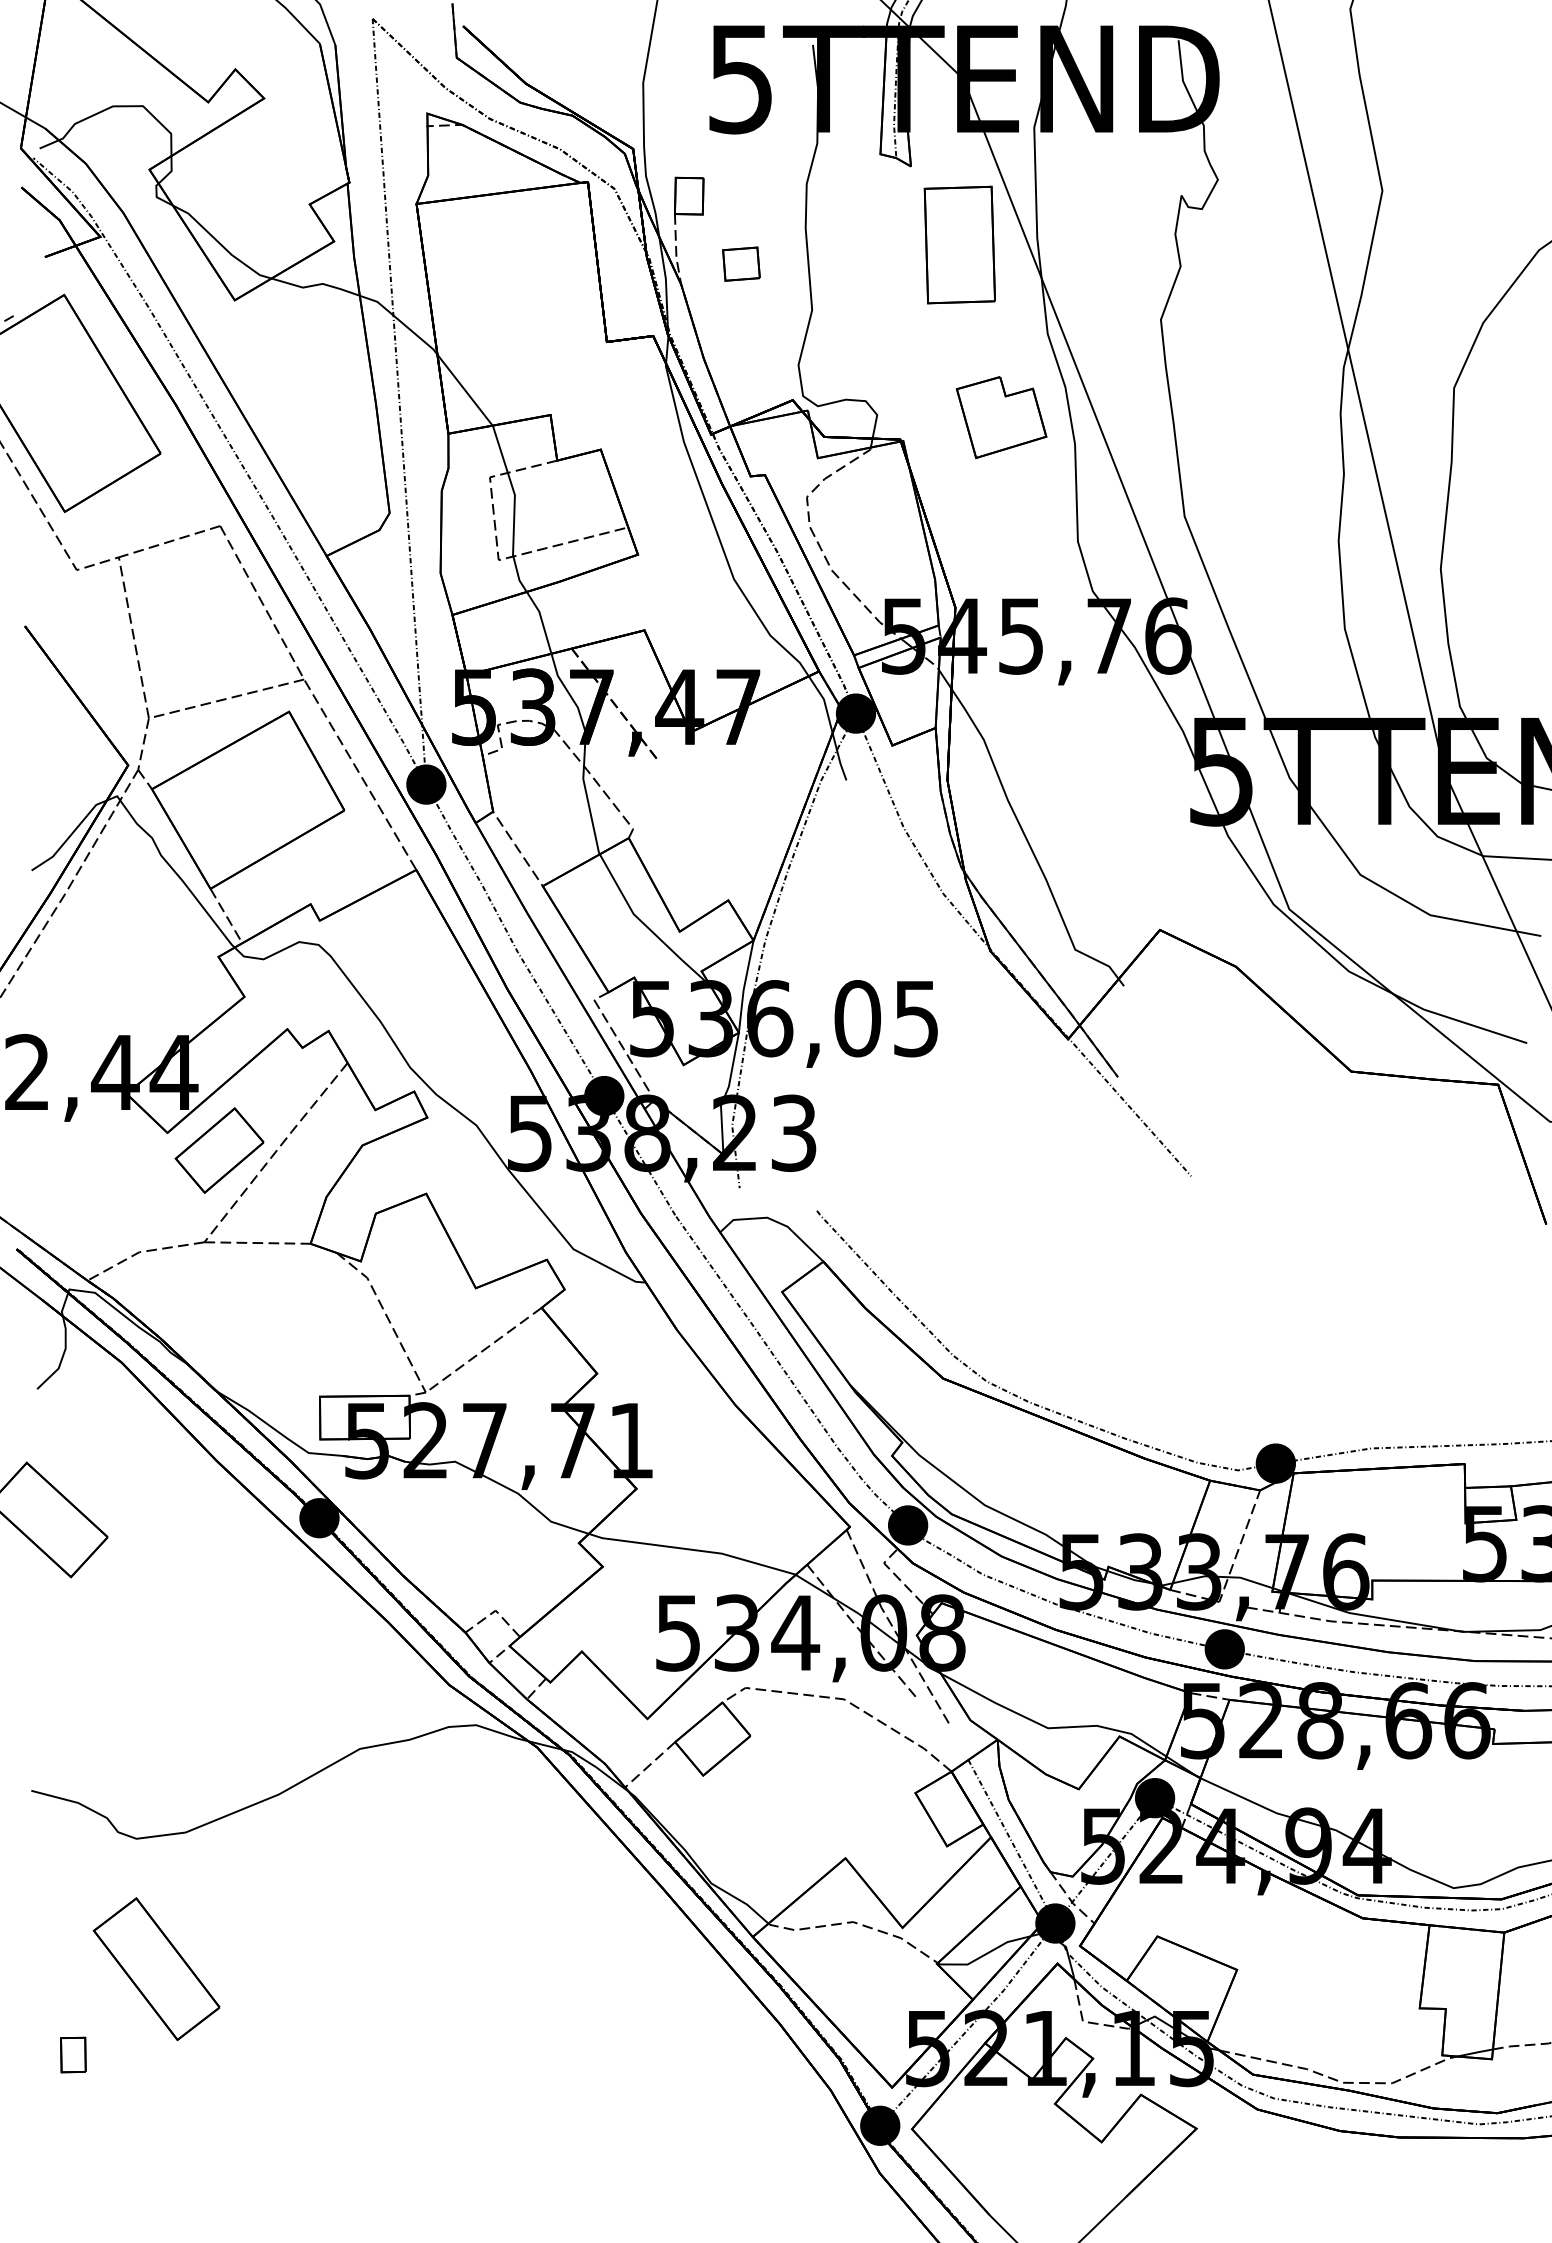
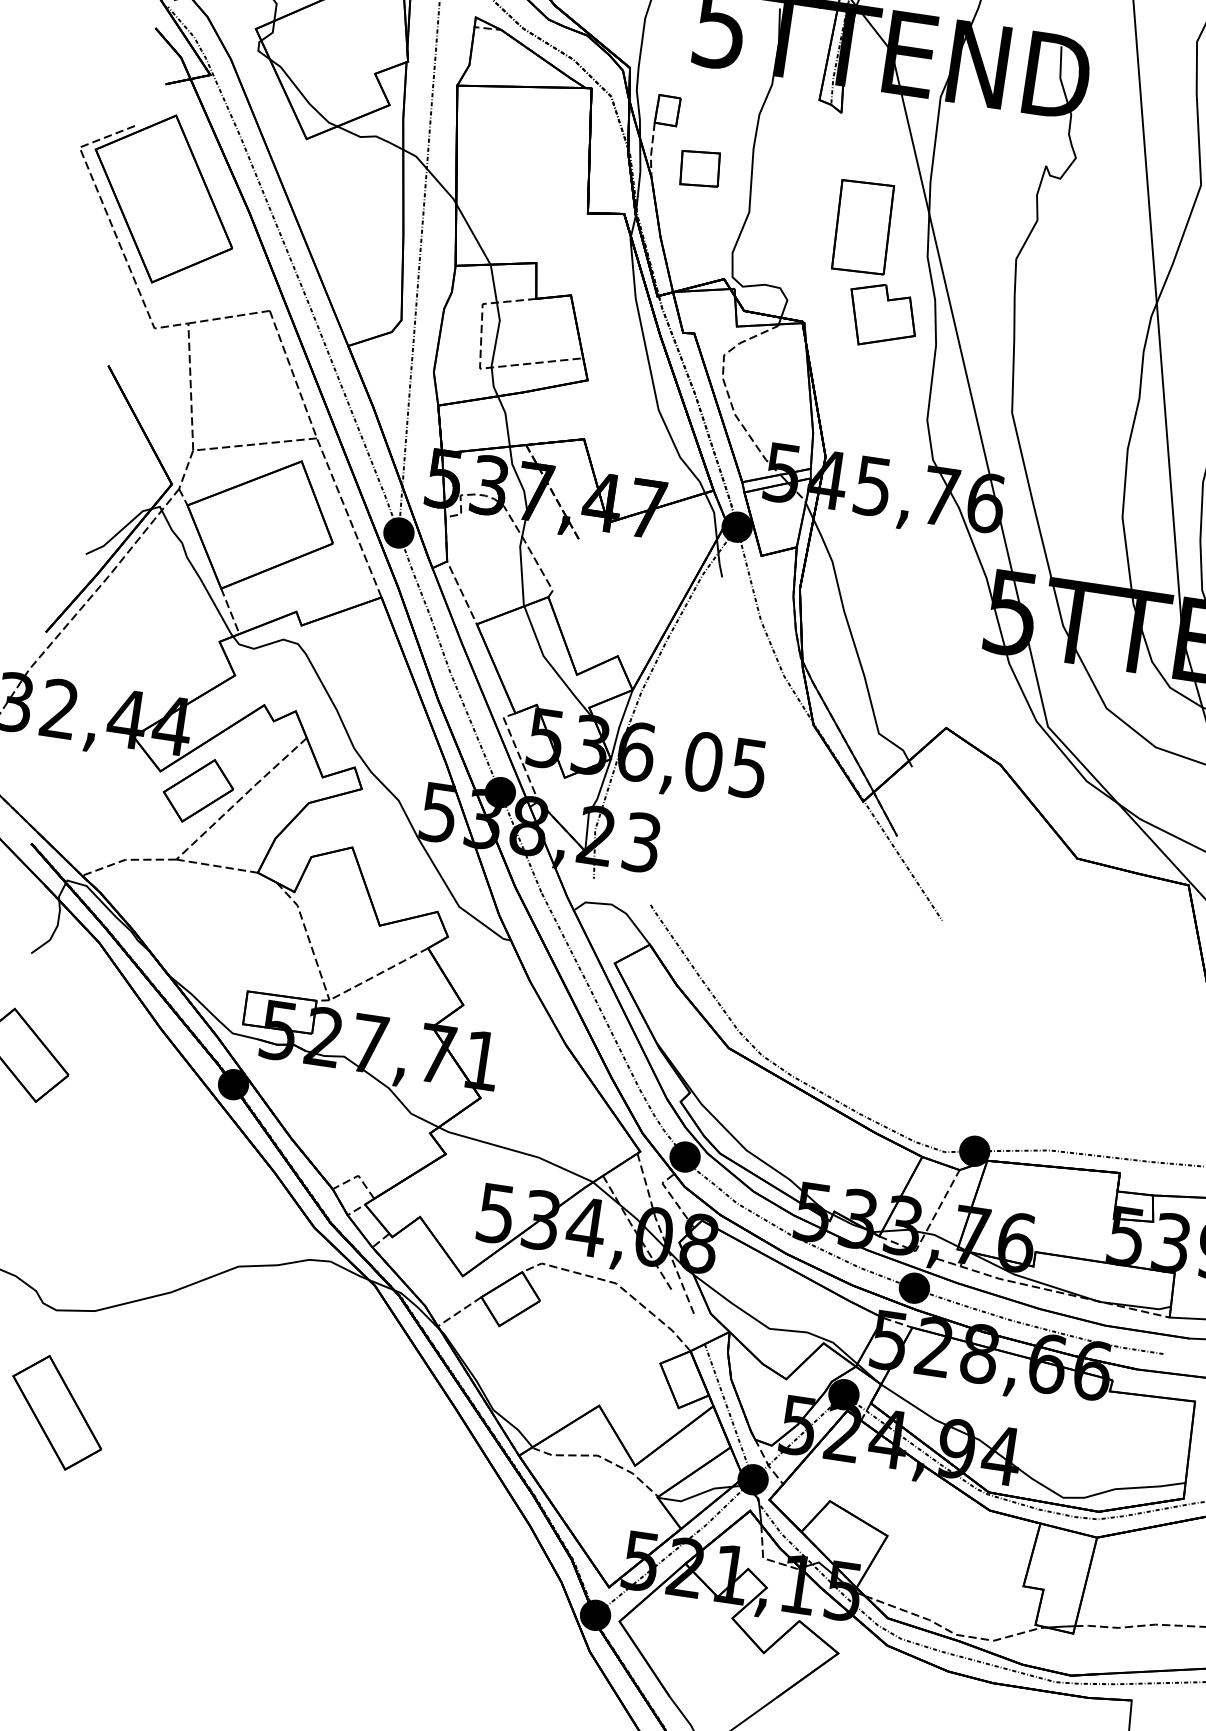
part: (959, 244) -> (862, 226), moved
part: (741, 263) -> (700, 168), size x1.4

